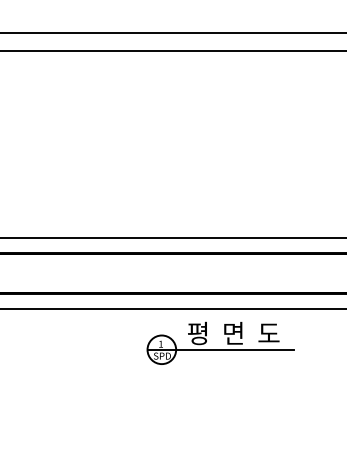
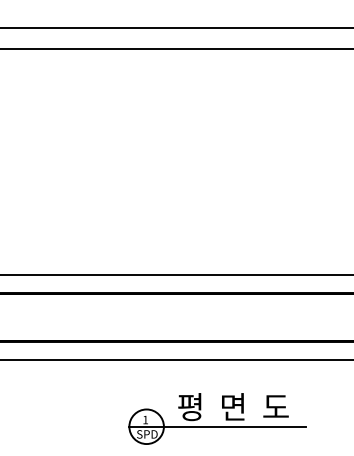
part: (227, 342) -> (225, 417), moved

